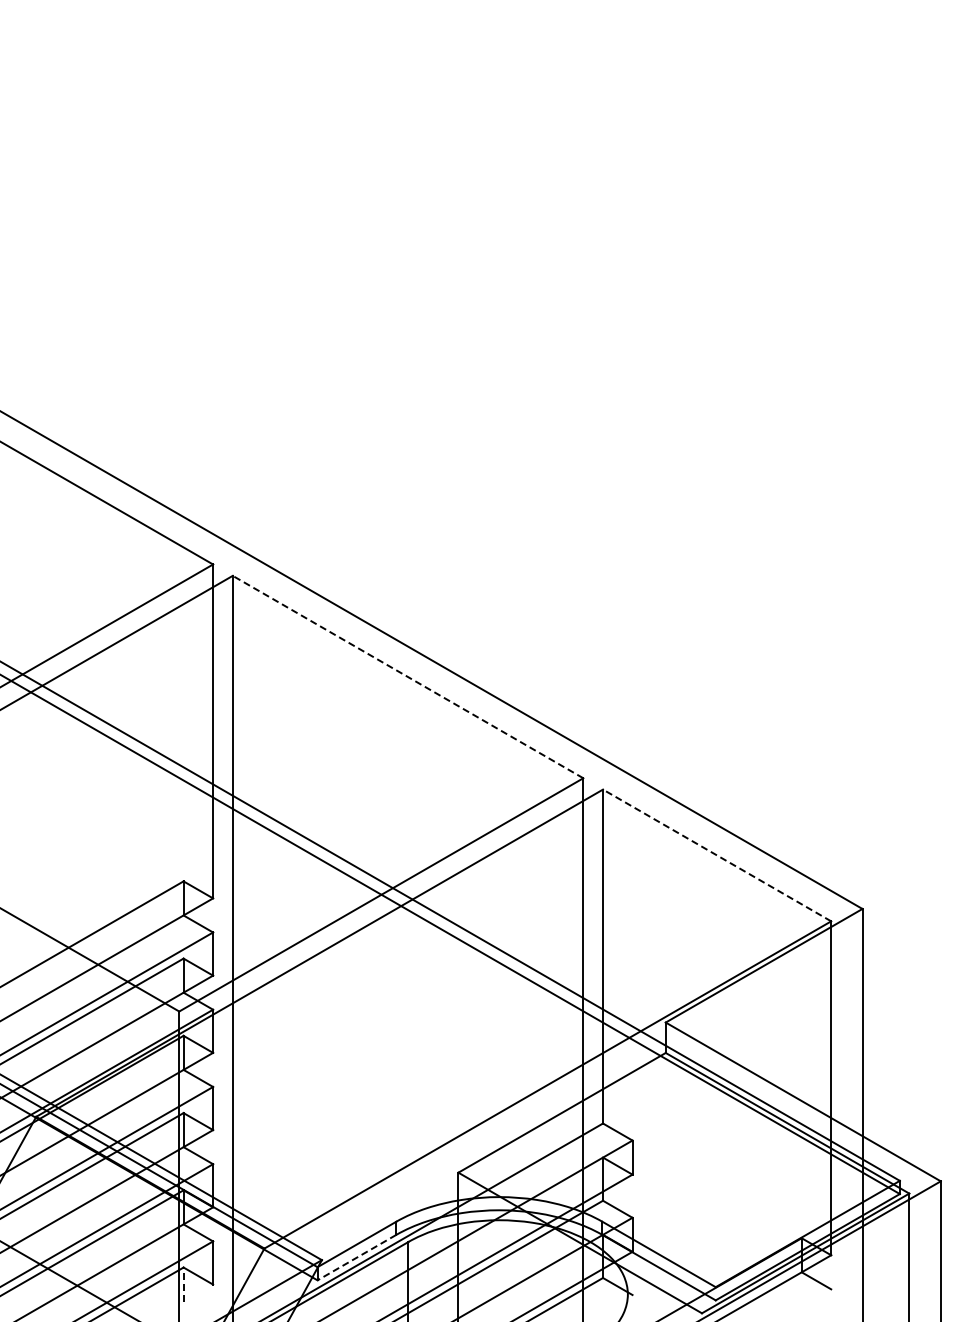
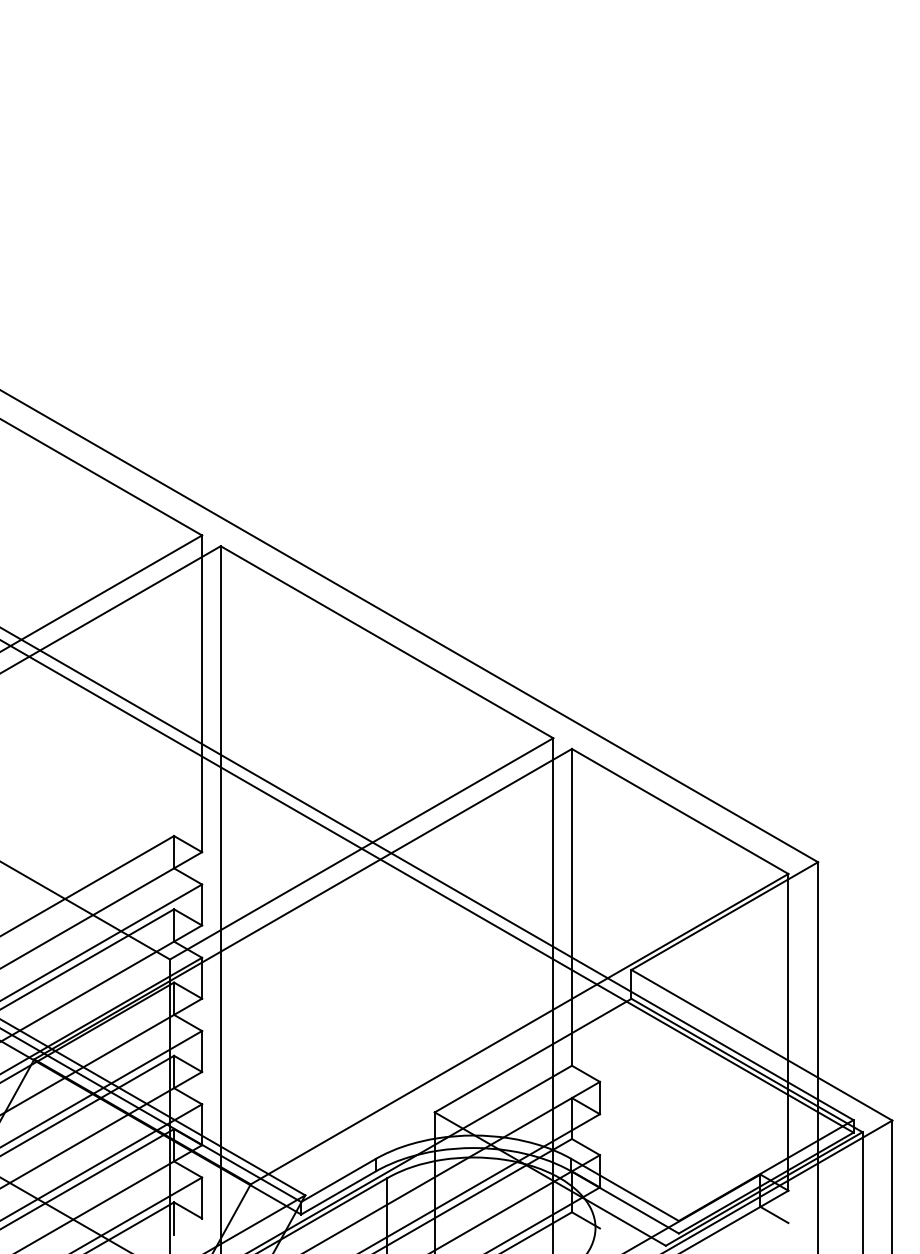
line: (407, 676) -> (386, 641), dashed -> solid
line: (717, 855) -> (680, 811), dashed -> solid
line: (356, 1257) -> (338, 1192), dashed -> solid
line: (183, 1284) -> (173, 1218), dashed -> solid

